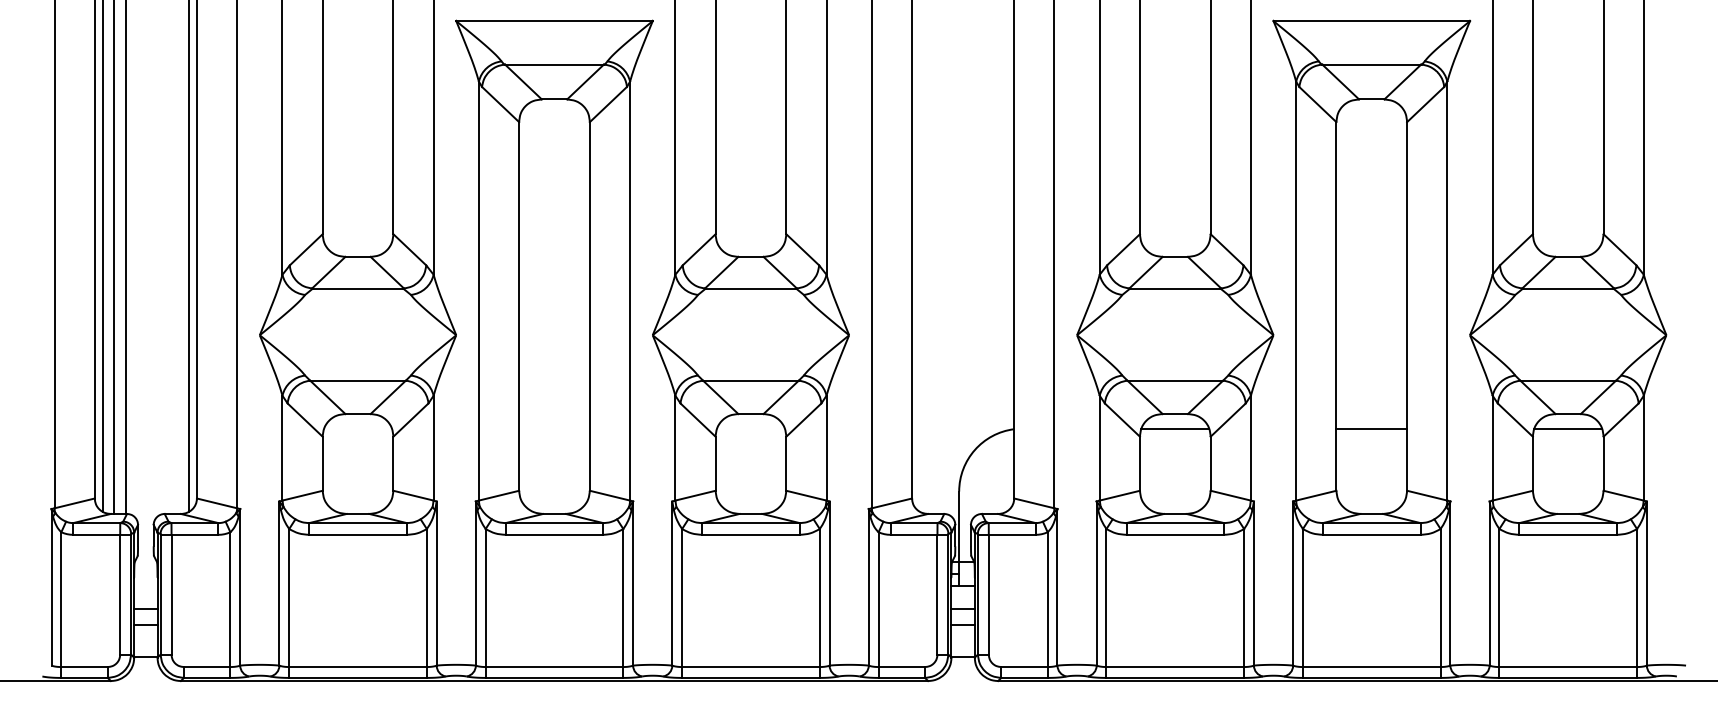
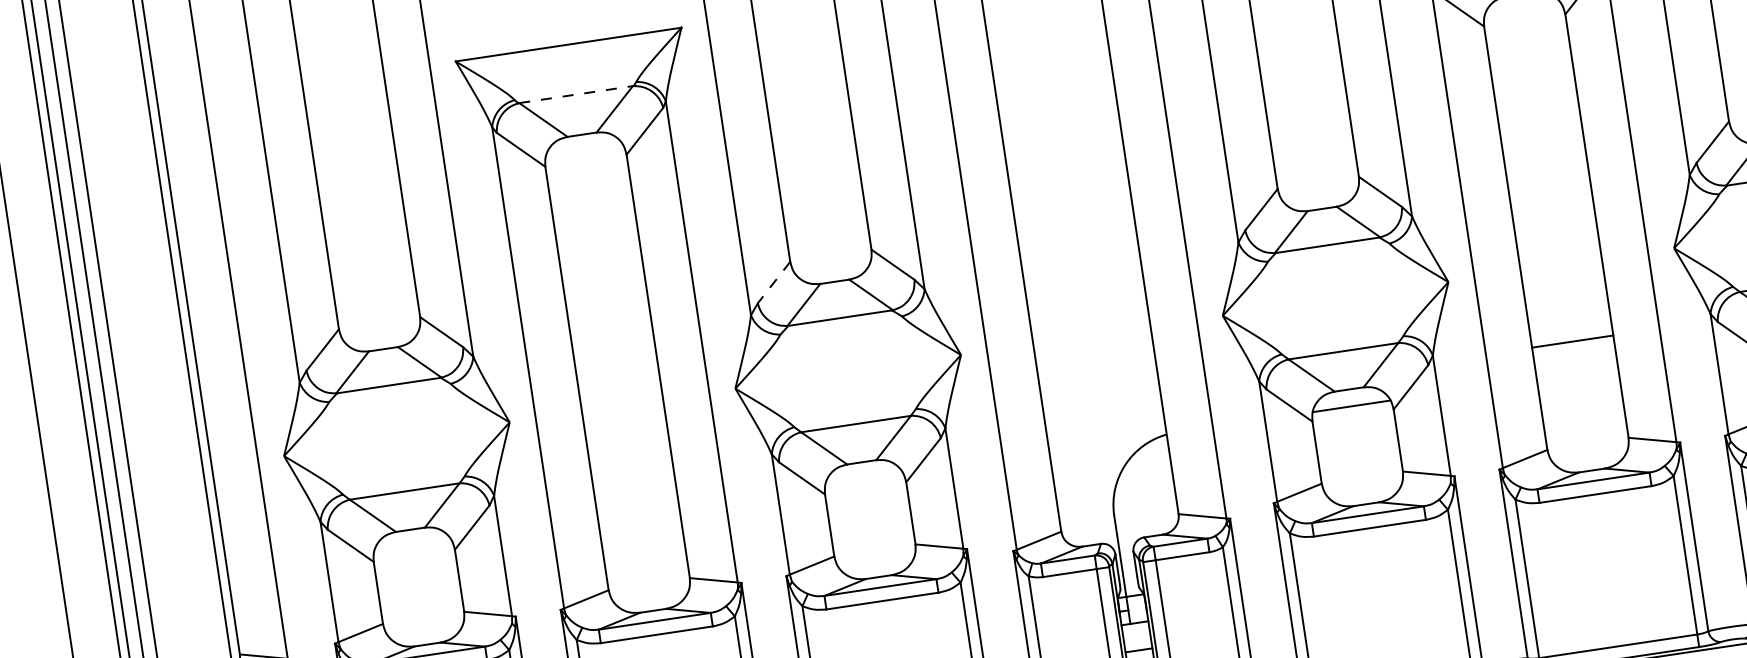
line: (555, 64) -> (577, 94), solid -> dashed
line: (699, 249) -> (774, 282), solid -> dashed
line: (1371, 428) -> (1572, 341), moved

